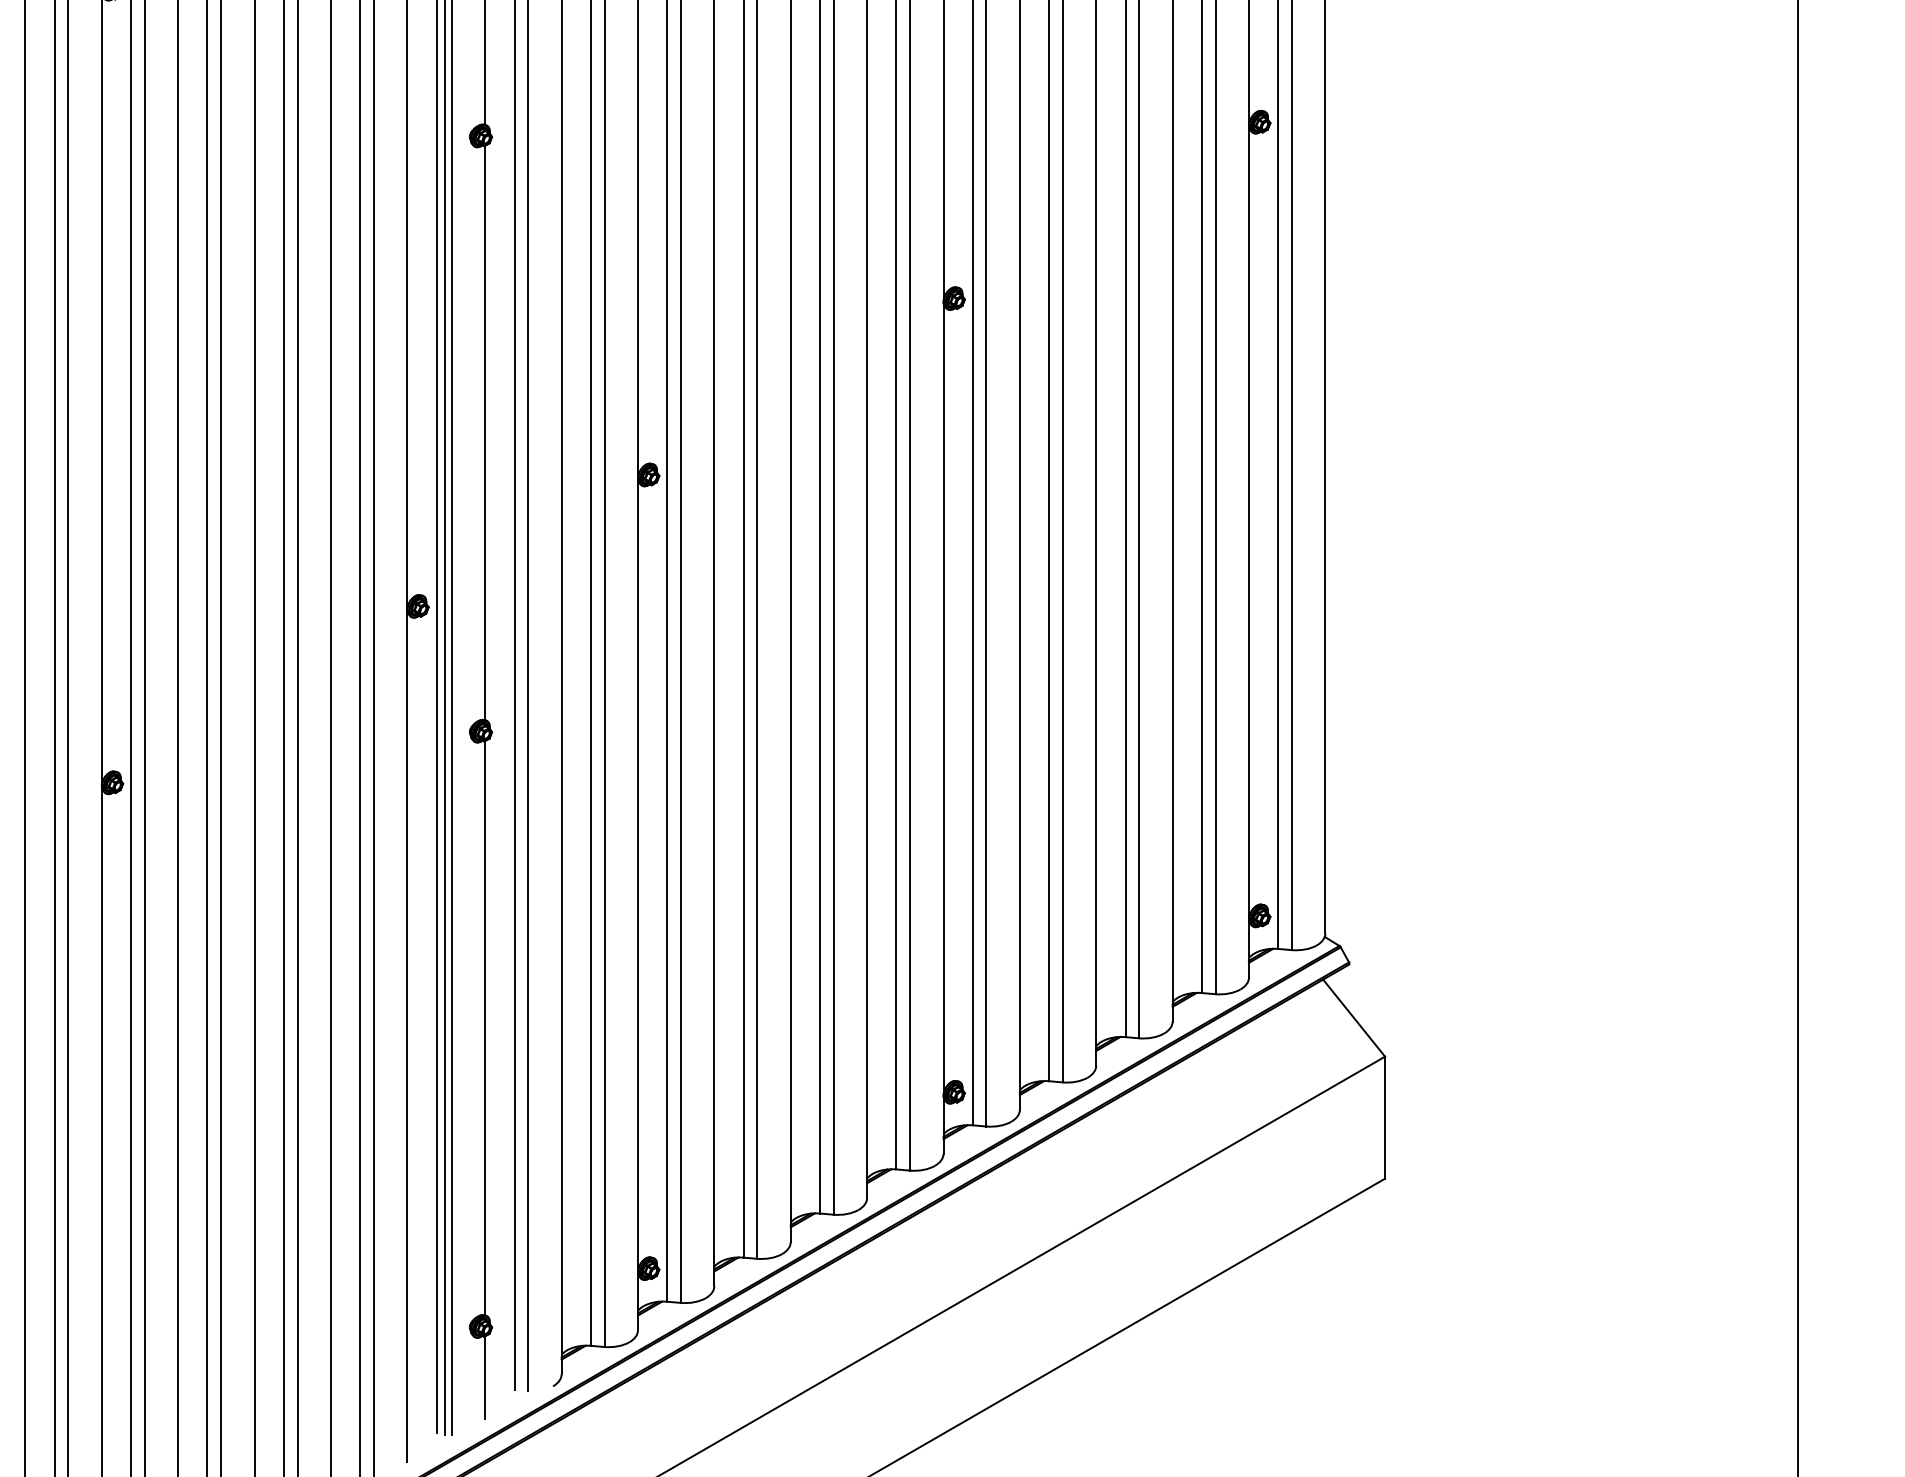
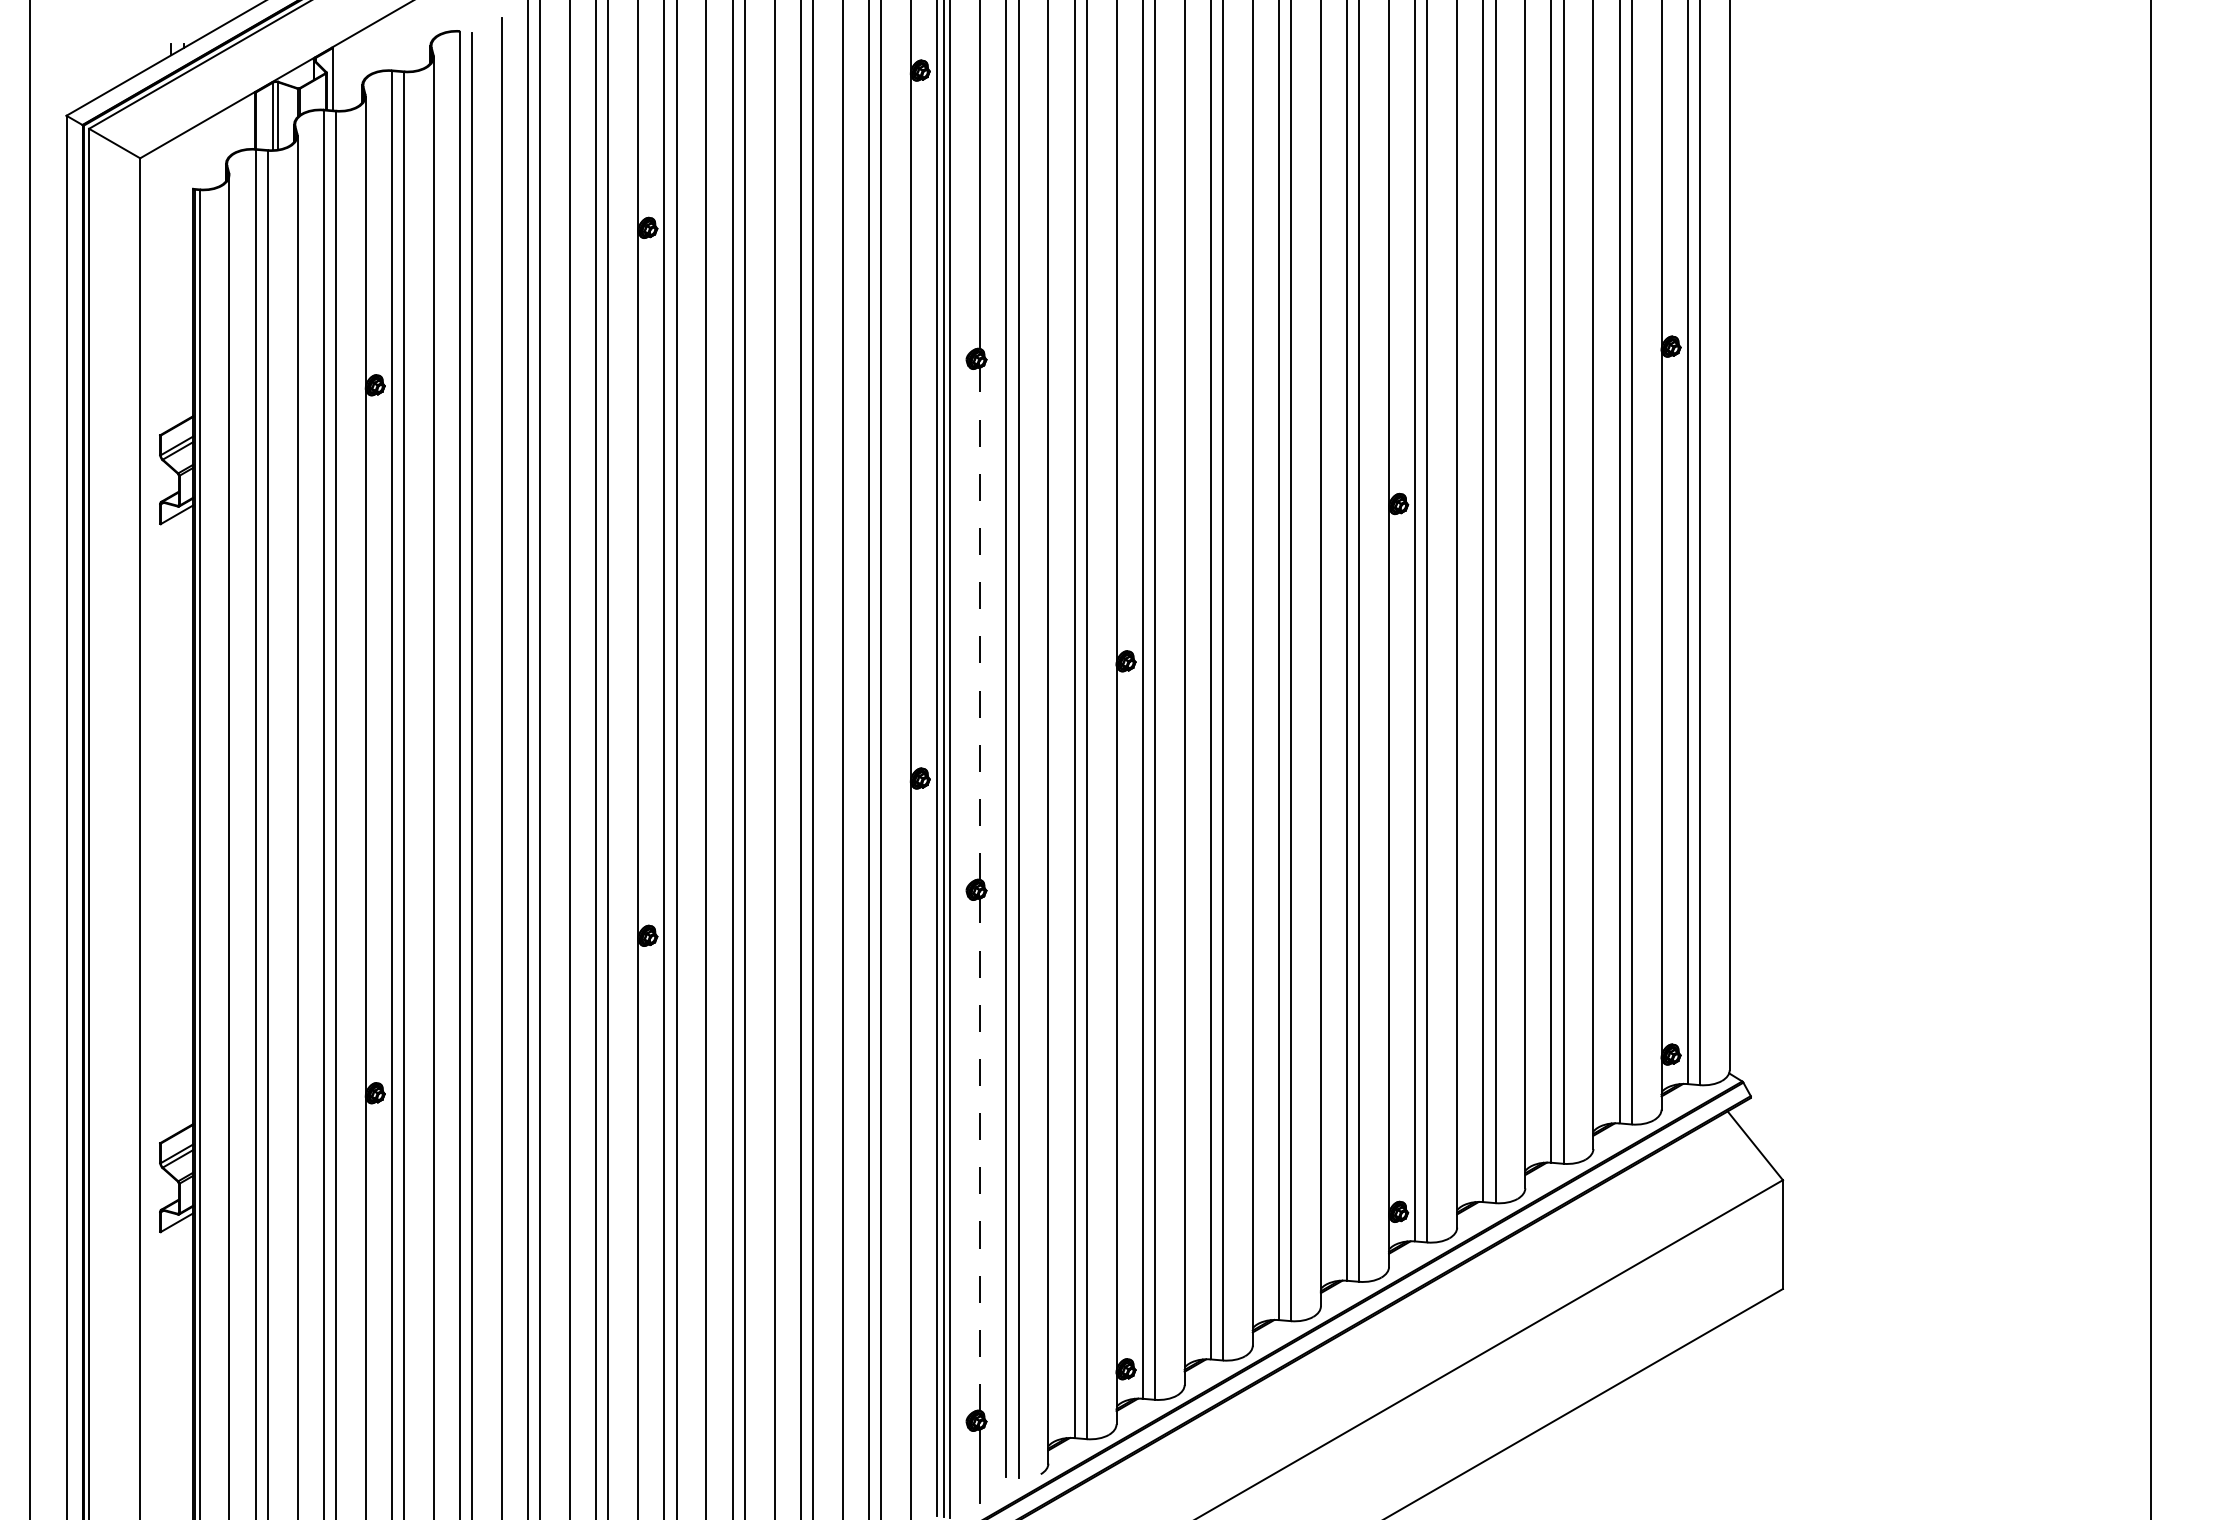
line: (485, 432) -> (980, 623), solid -> dashed
line: (485, 1027) -> (980, 1154), solid -> dashed

